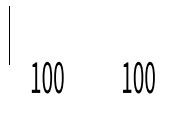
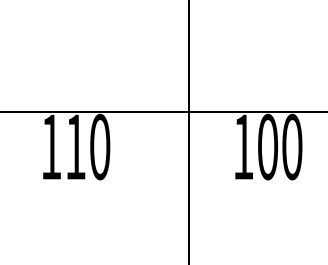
text: (47, 77) -> (76, 146), 100 -> 110

